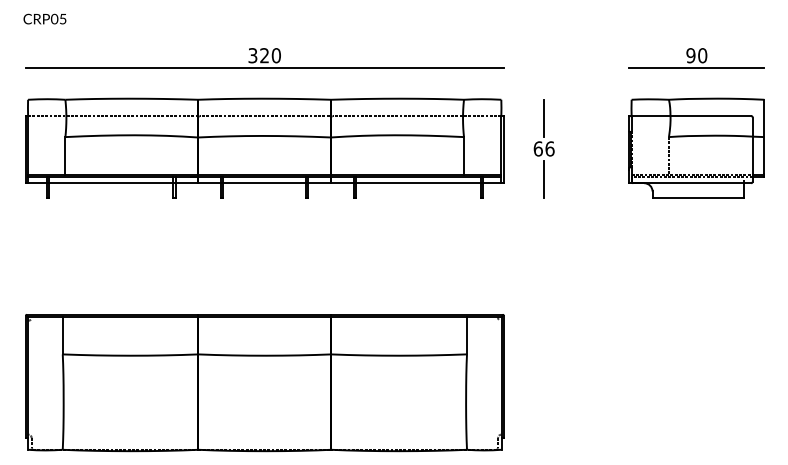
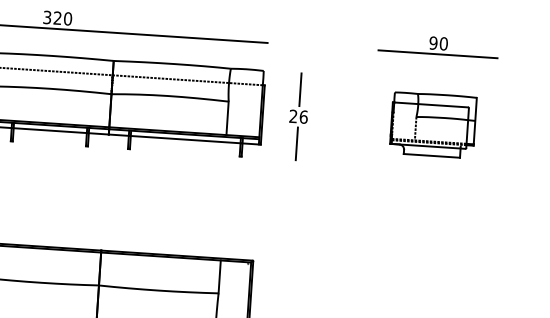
part: (696, 147) -> (433, 124), size x0.7
text: (537, 148) -> (292, 116), 66 -> 26

